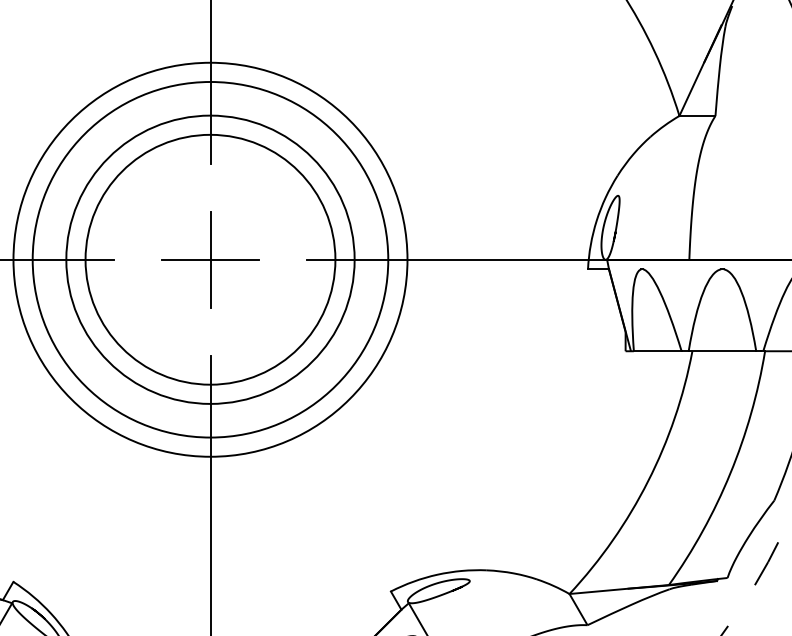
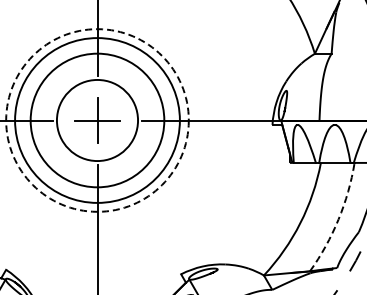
circle: (210, 259) -> (97, 120), size x0.7
circle: (210, 259) -> (97, 120), solid -> dashed
arc: (730, 473) -> (338, 219), solid -> dashed

